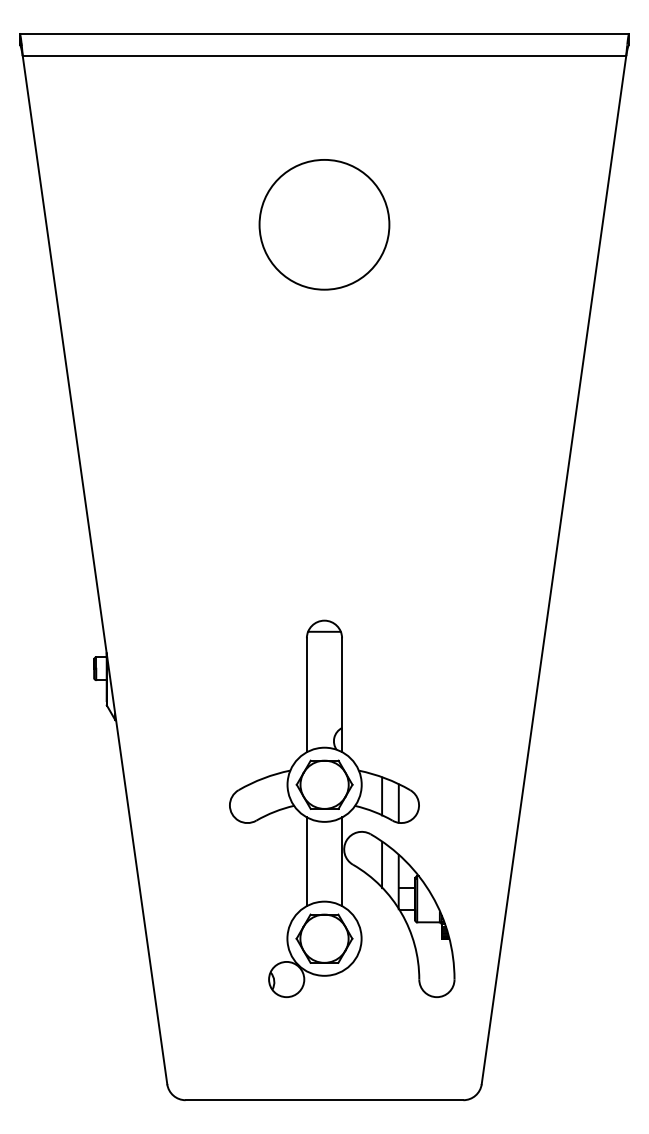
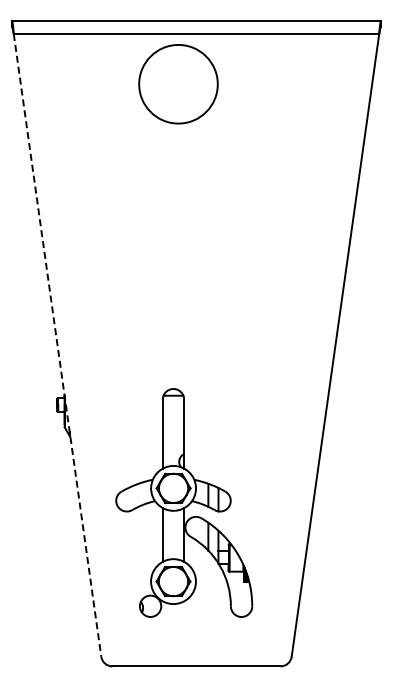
circle: (324, 225) -> (178, 84), moved
line: (94, 570) -> (57, 345), solid -> dashed
part: (342, 808) -> (184, 502), moved

